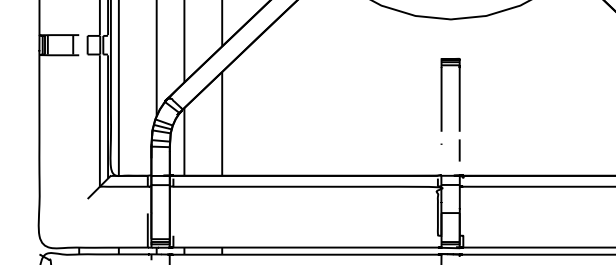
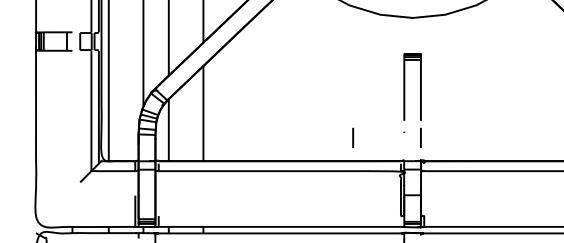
line: (385, 150) -> (352, 137), added

